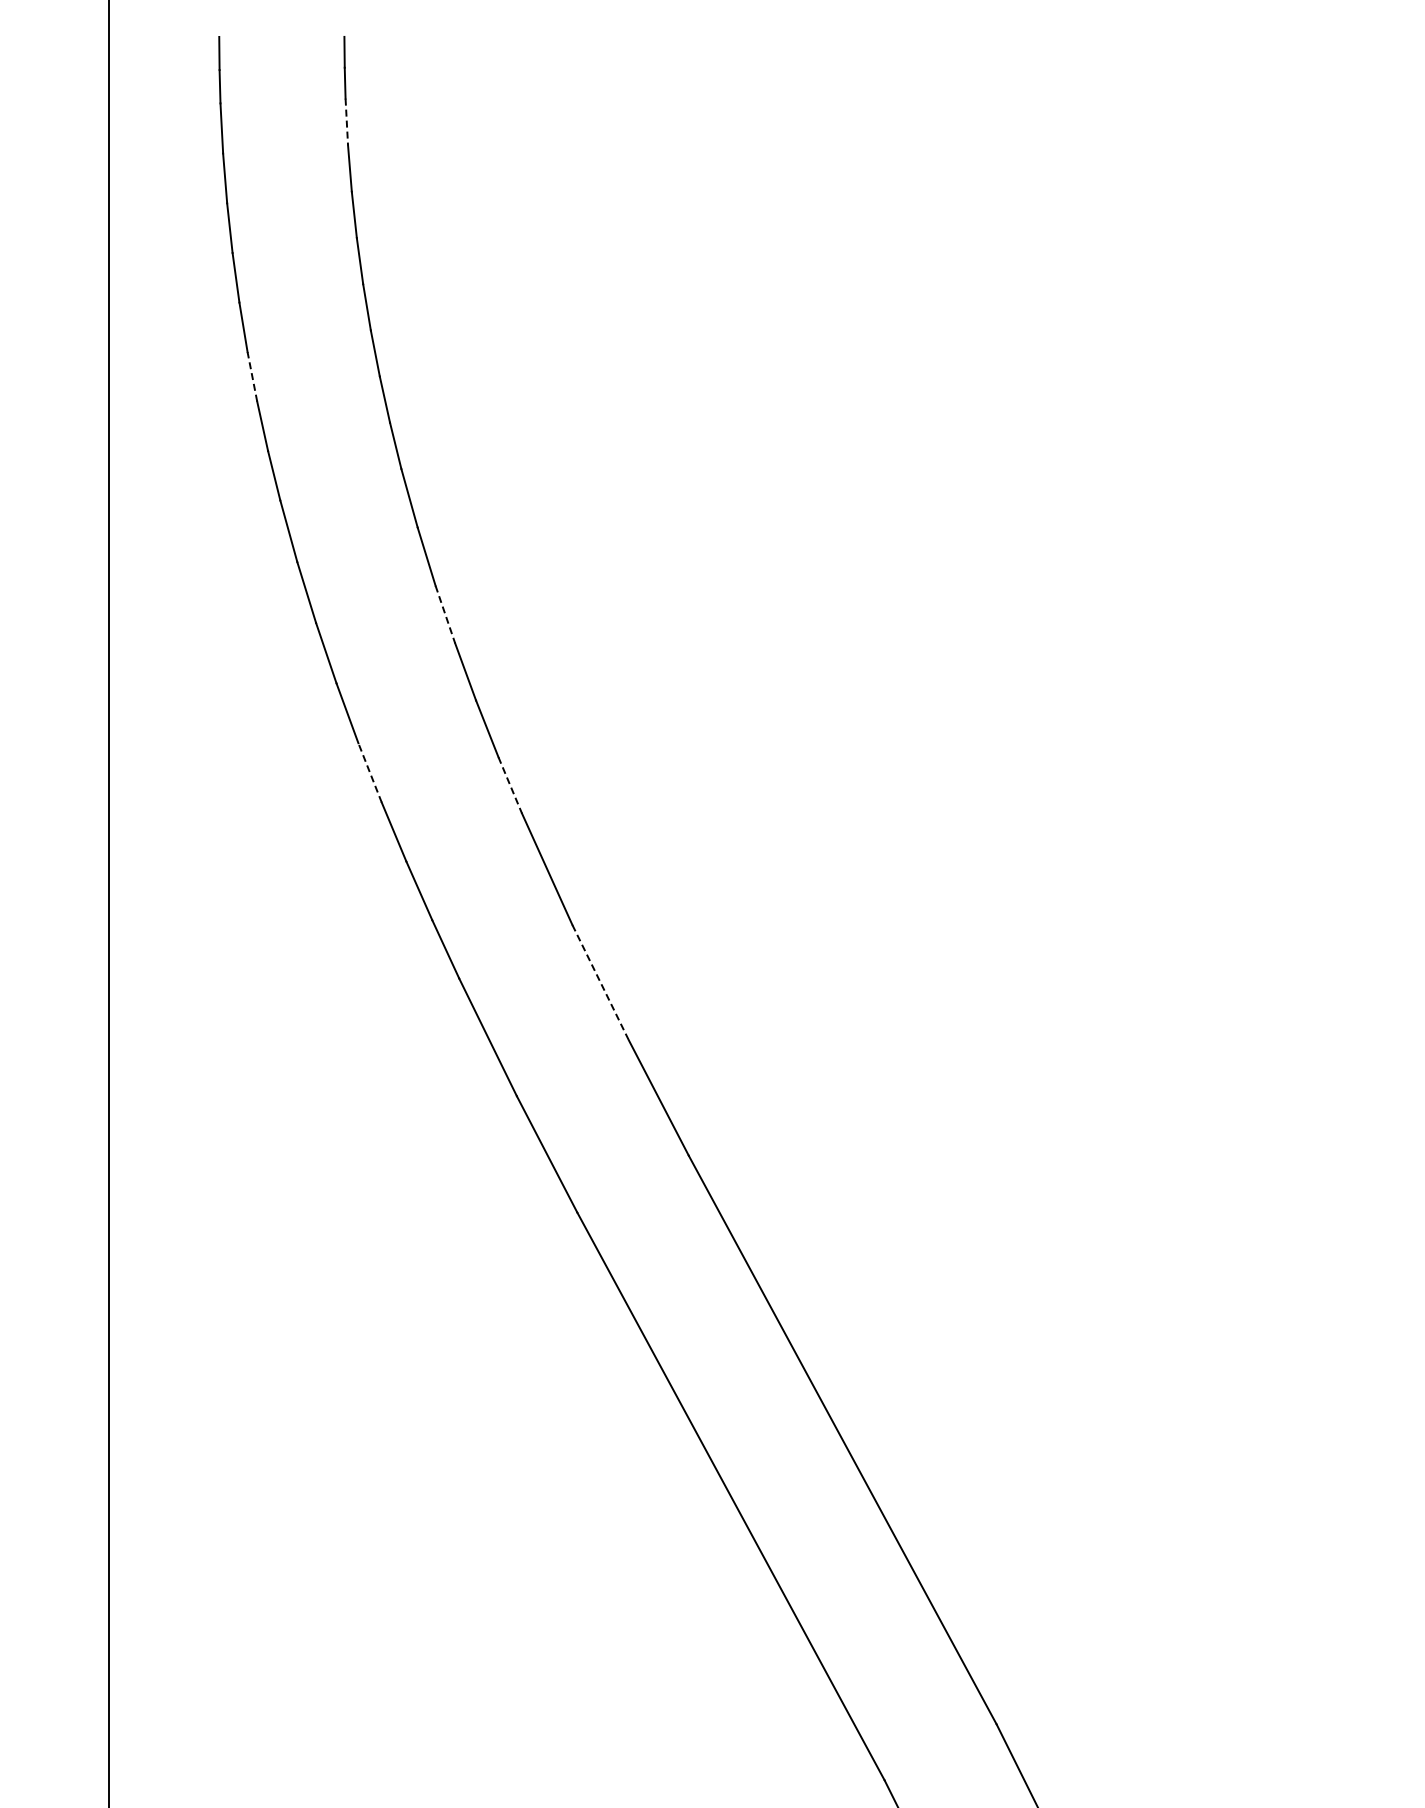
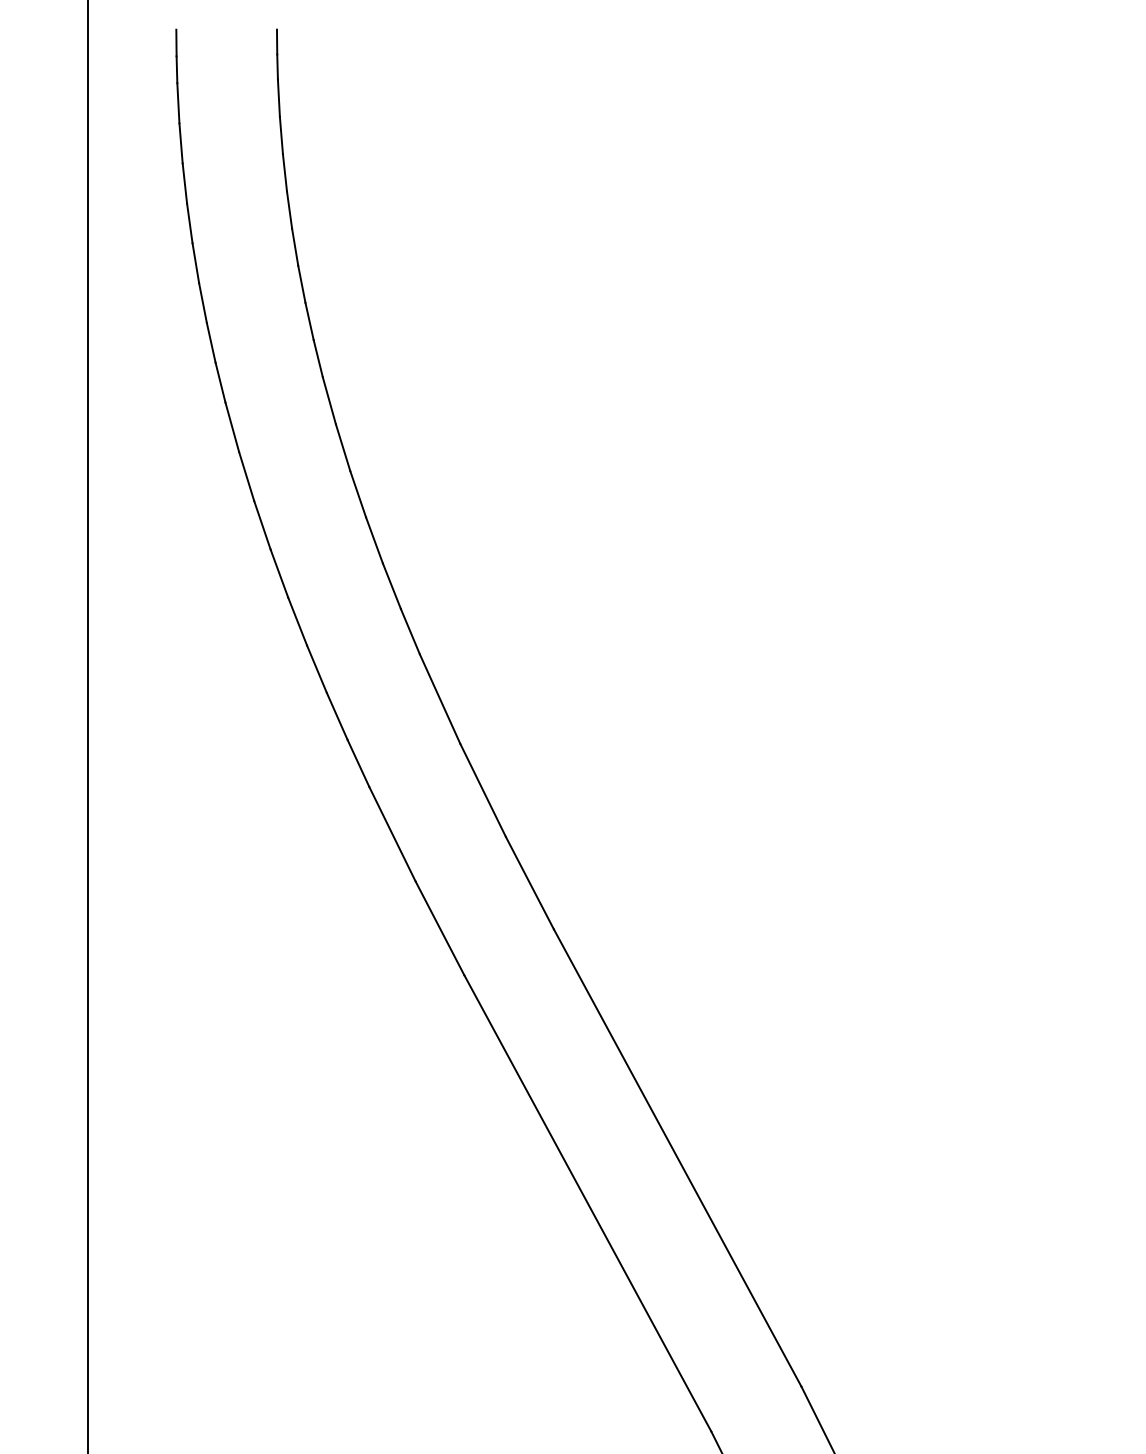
line: (346, 122) -> (278, 98), dashed -> solid
line: (252, 376) -> (203, 302), dashed -> solid
line: (445, 615) -> (358, 494), dashed -> solid
line: (370, 772) -> (297, 621), dashed -> solid
line: (510, 785) -> (410, 631), dashed -> solid
line: (600, 983) -> (482, 790), dashed -> solid

